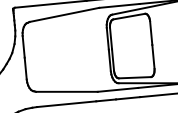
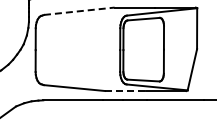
line: (64, 15) -> (79, 11), solid -> dashed
line: (118, 90) -> (125, 91), solid -> dashed

